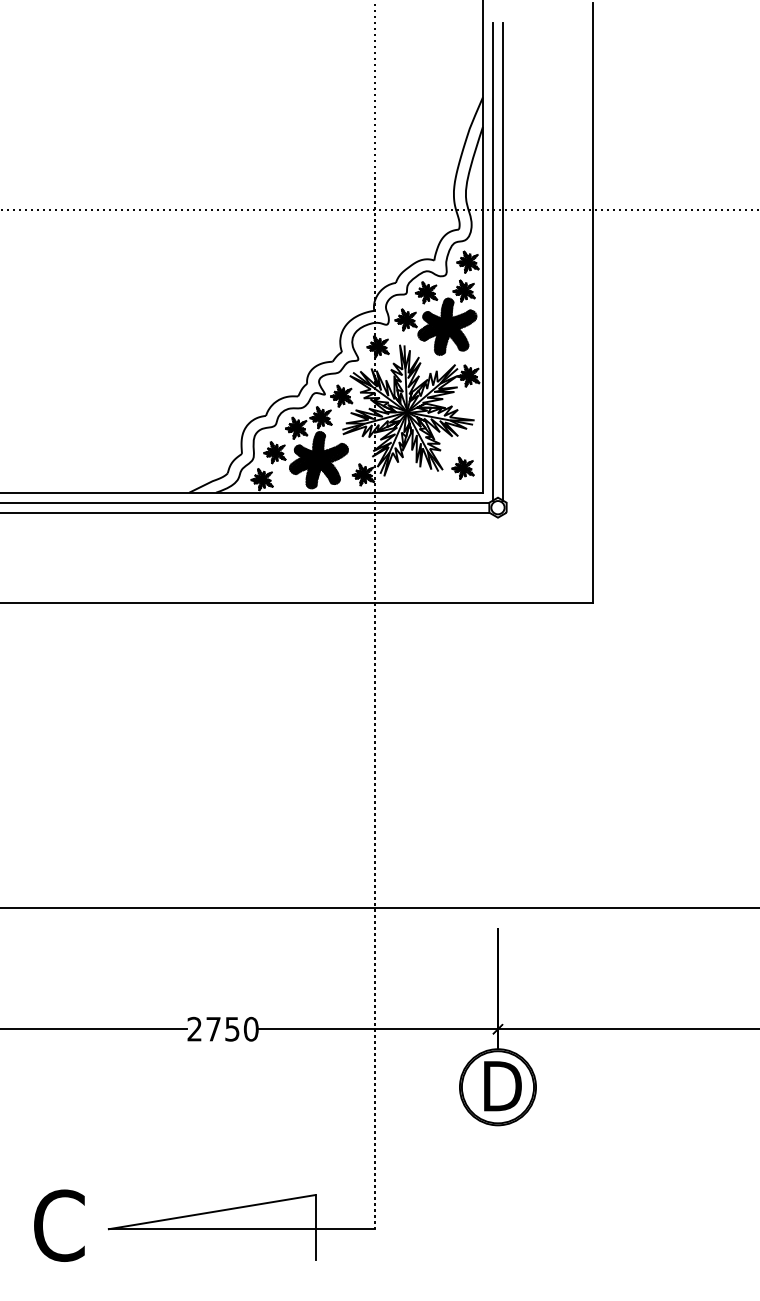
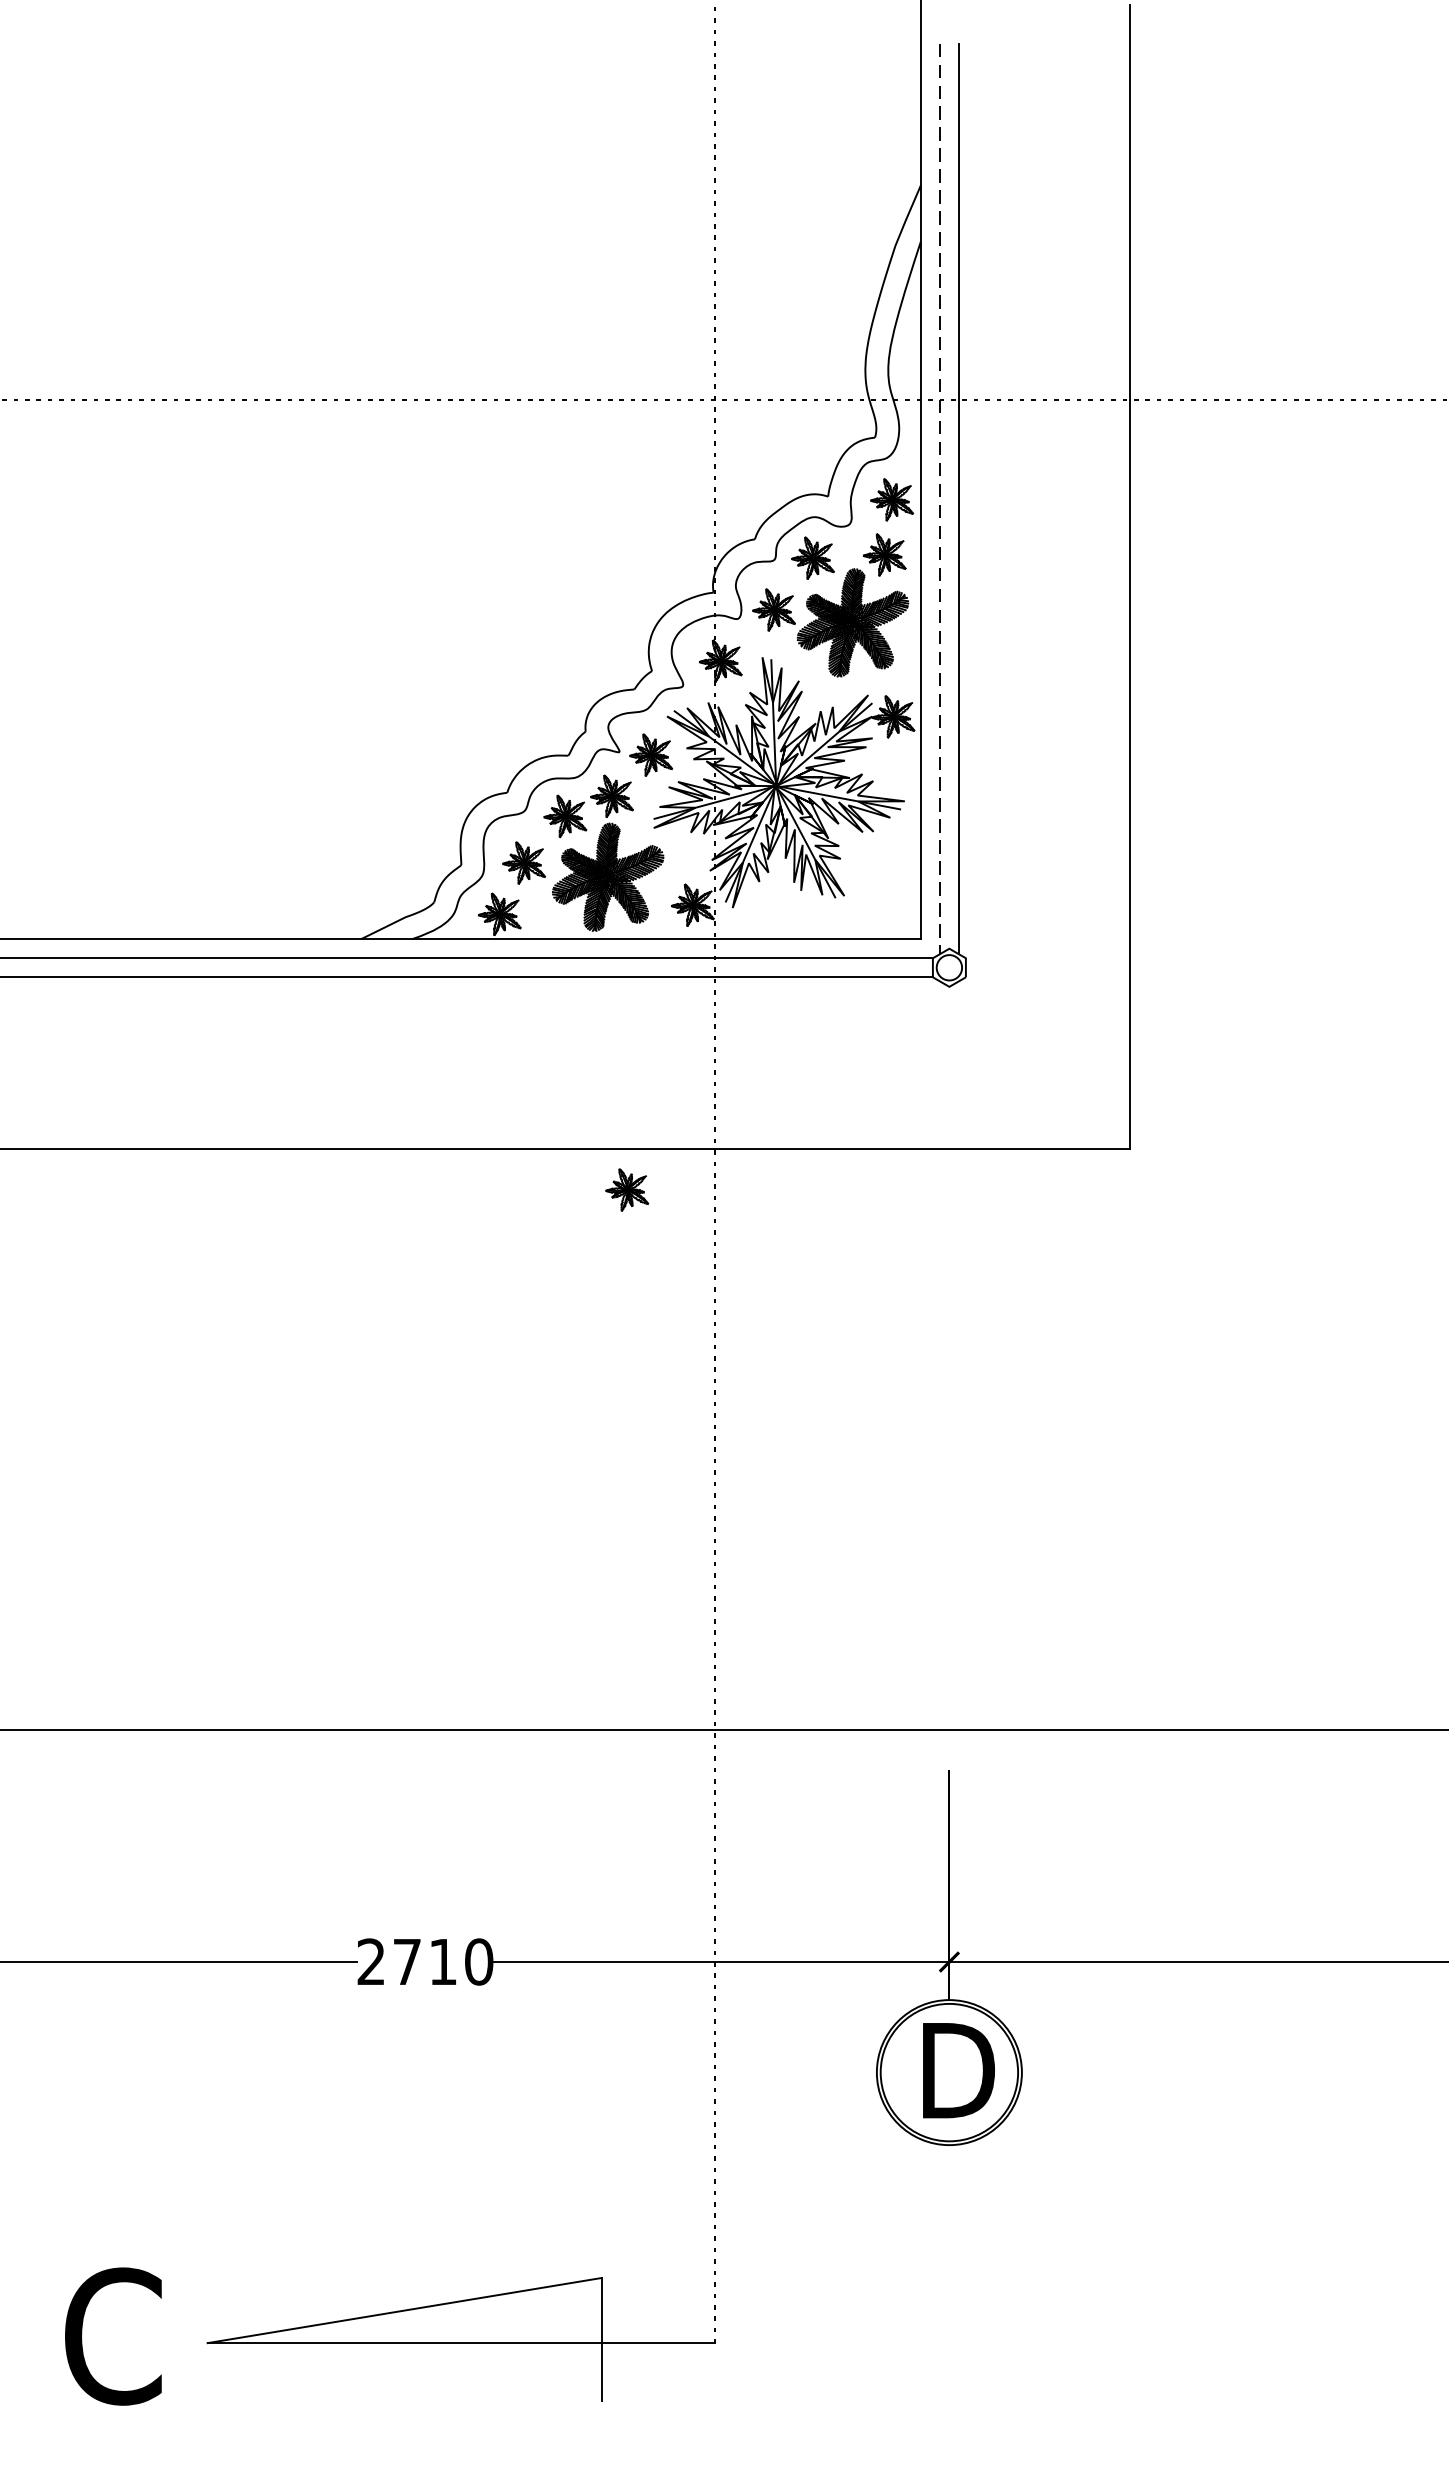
line: (492, 261) -> (938, 498), solid -> dashed
part: (462, 467) -> (626, 1188), moved
text: (232, 1029) -> (443, 1962), 2750 -> 2710

